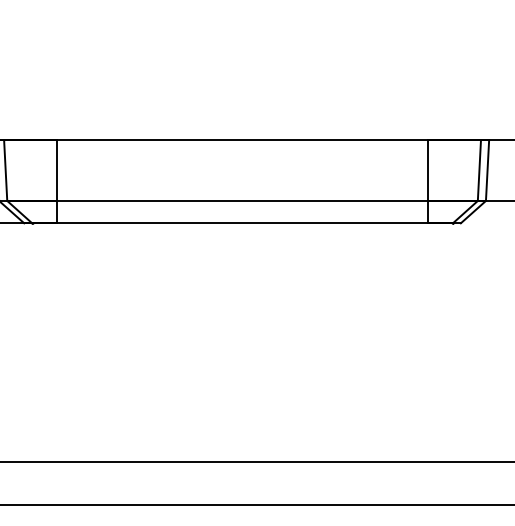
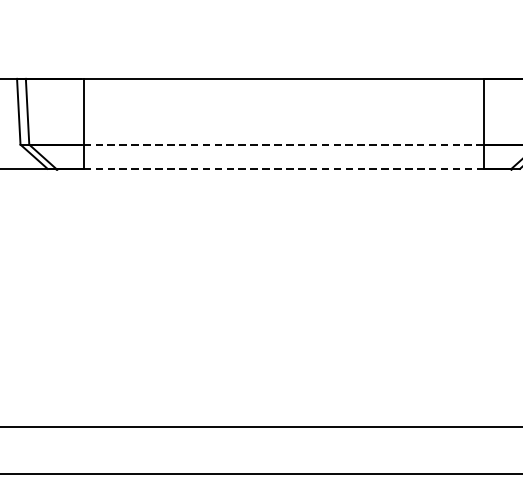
line: (243, 200) -> (284, 144), solid -> dashed
line: (242, 223) -> (283, 169), solid -> dashed

